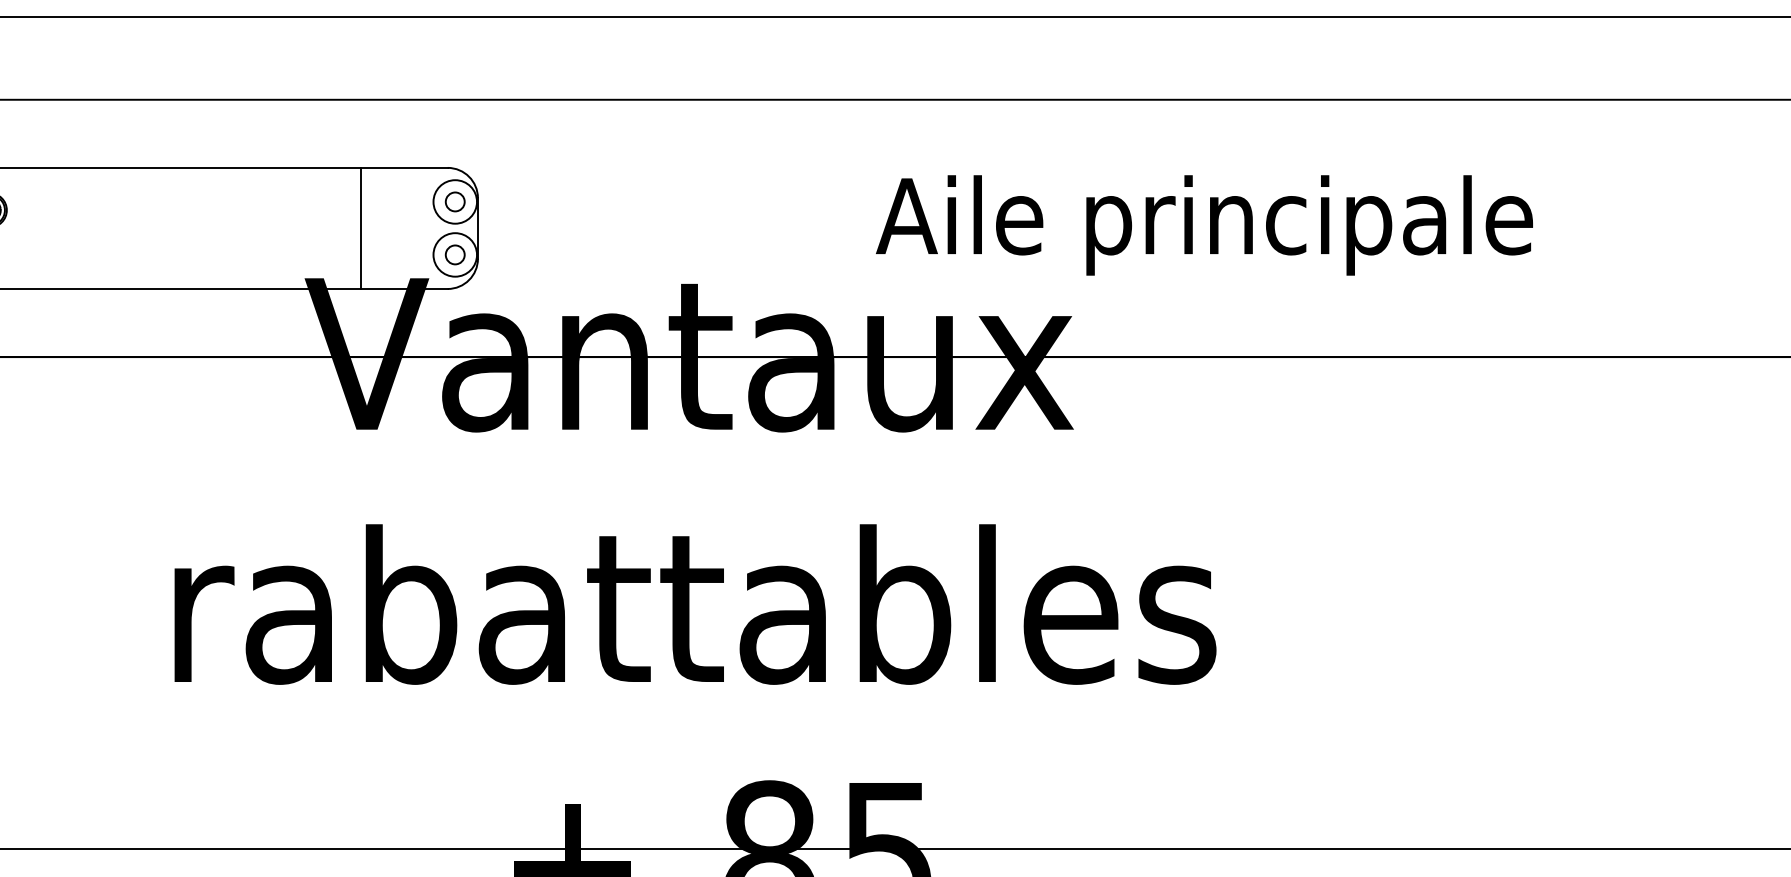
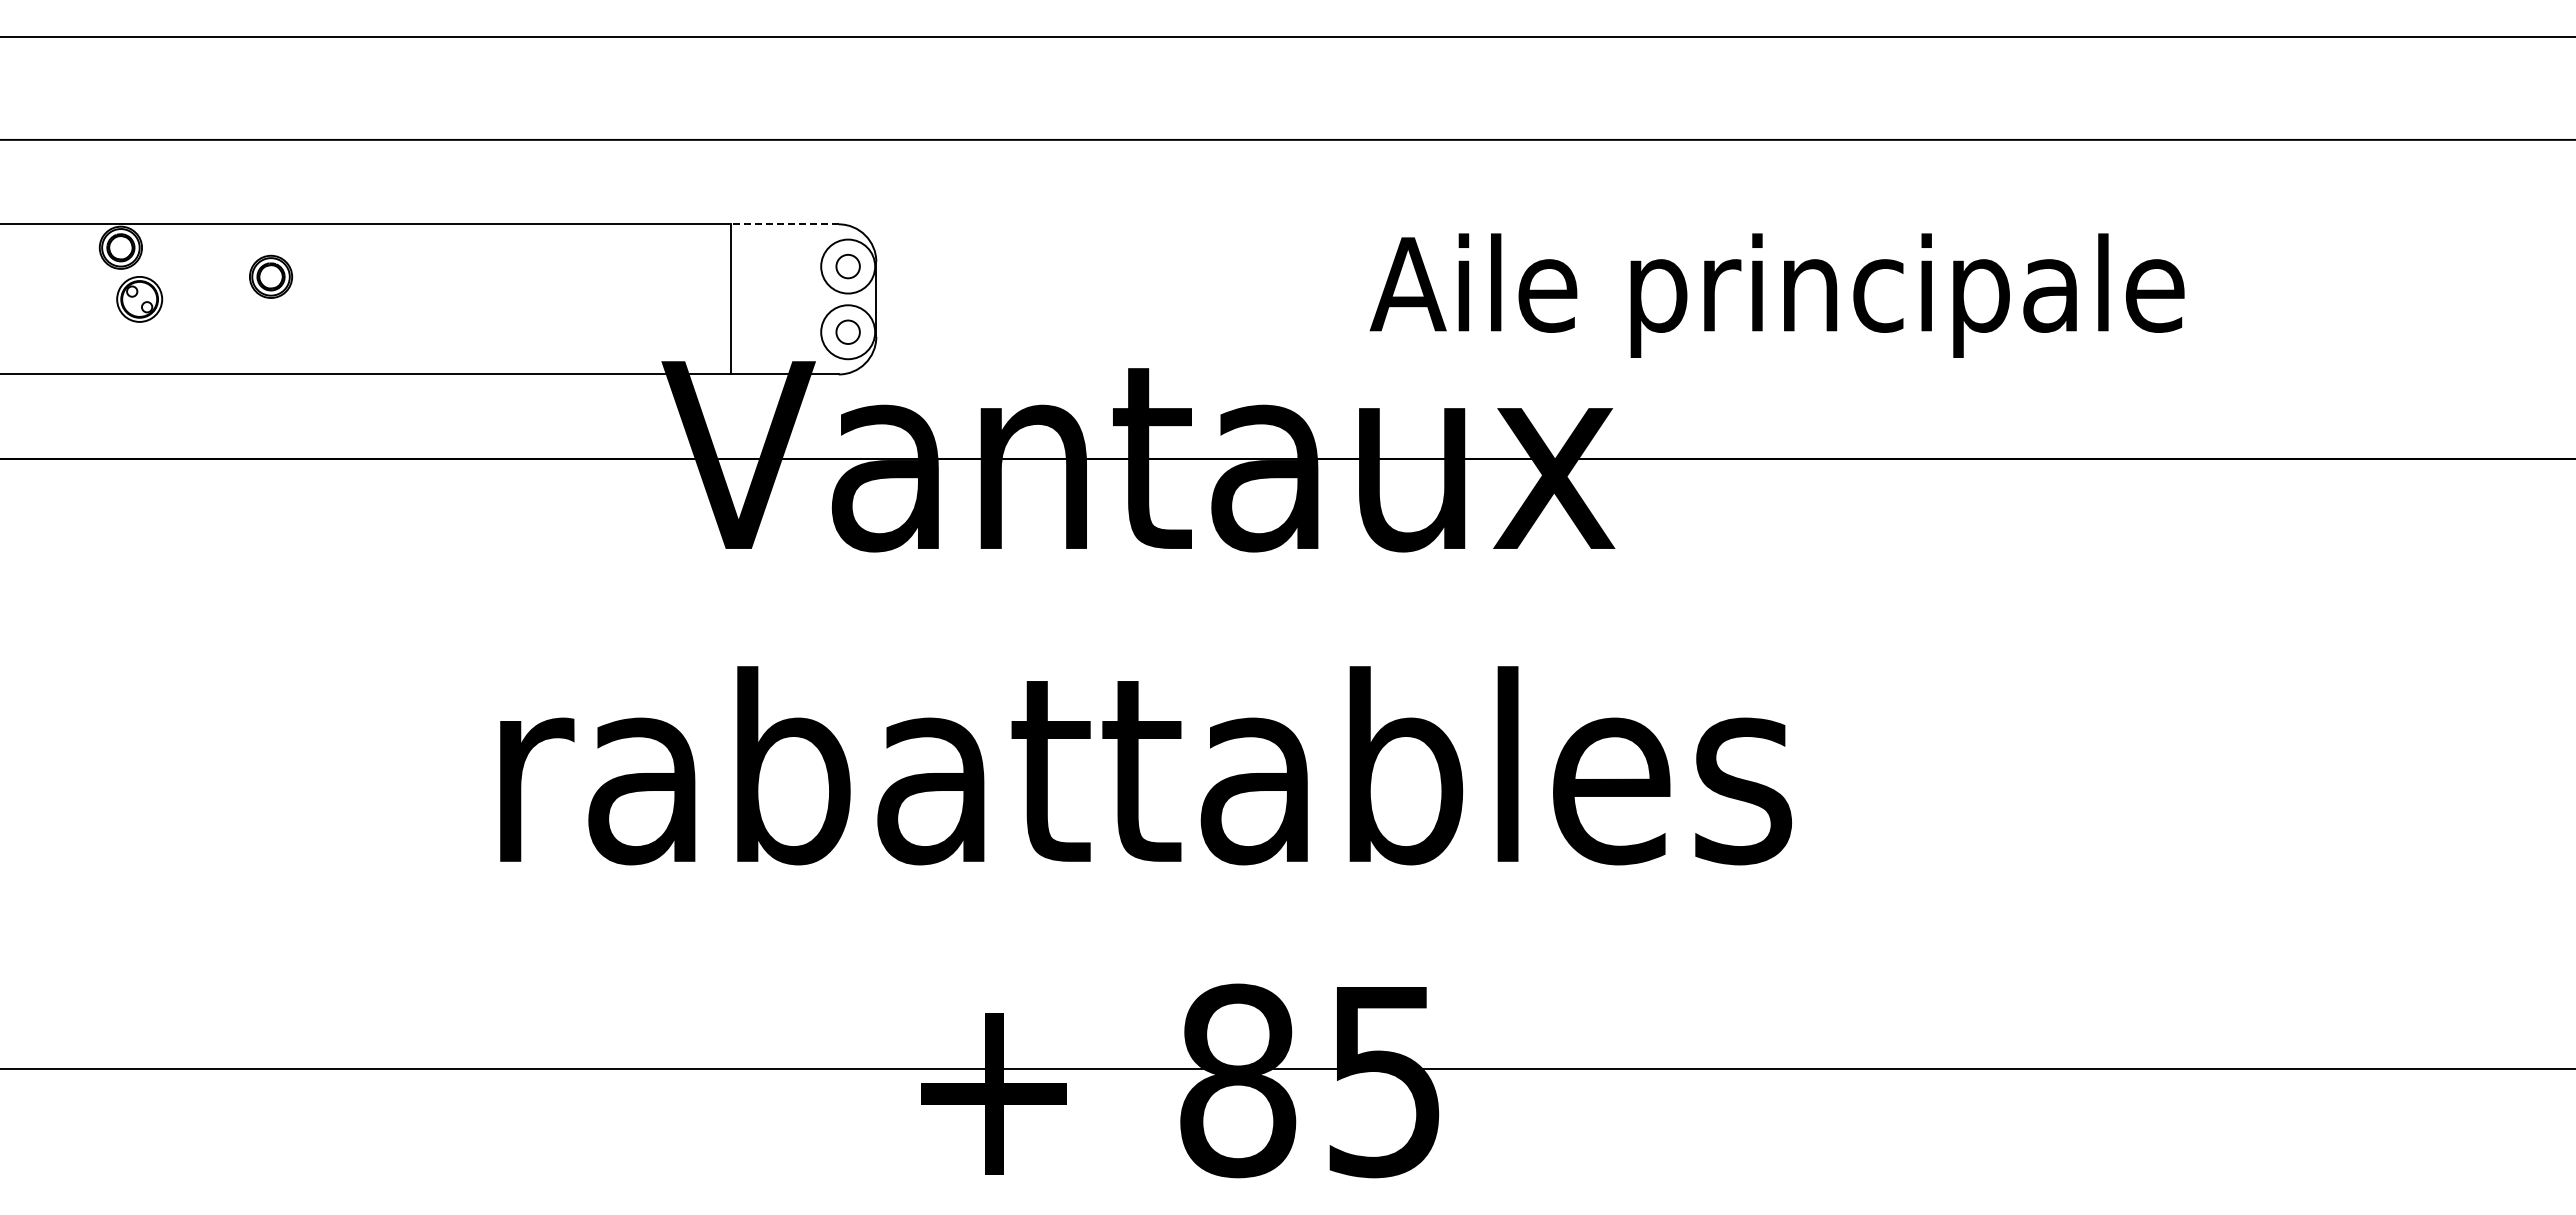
line: (403, 168) -> (784, 224), solid -> dashed

